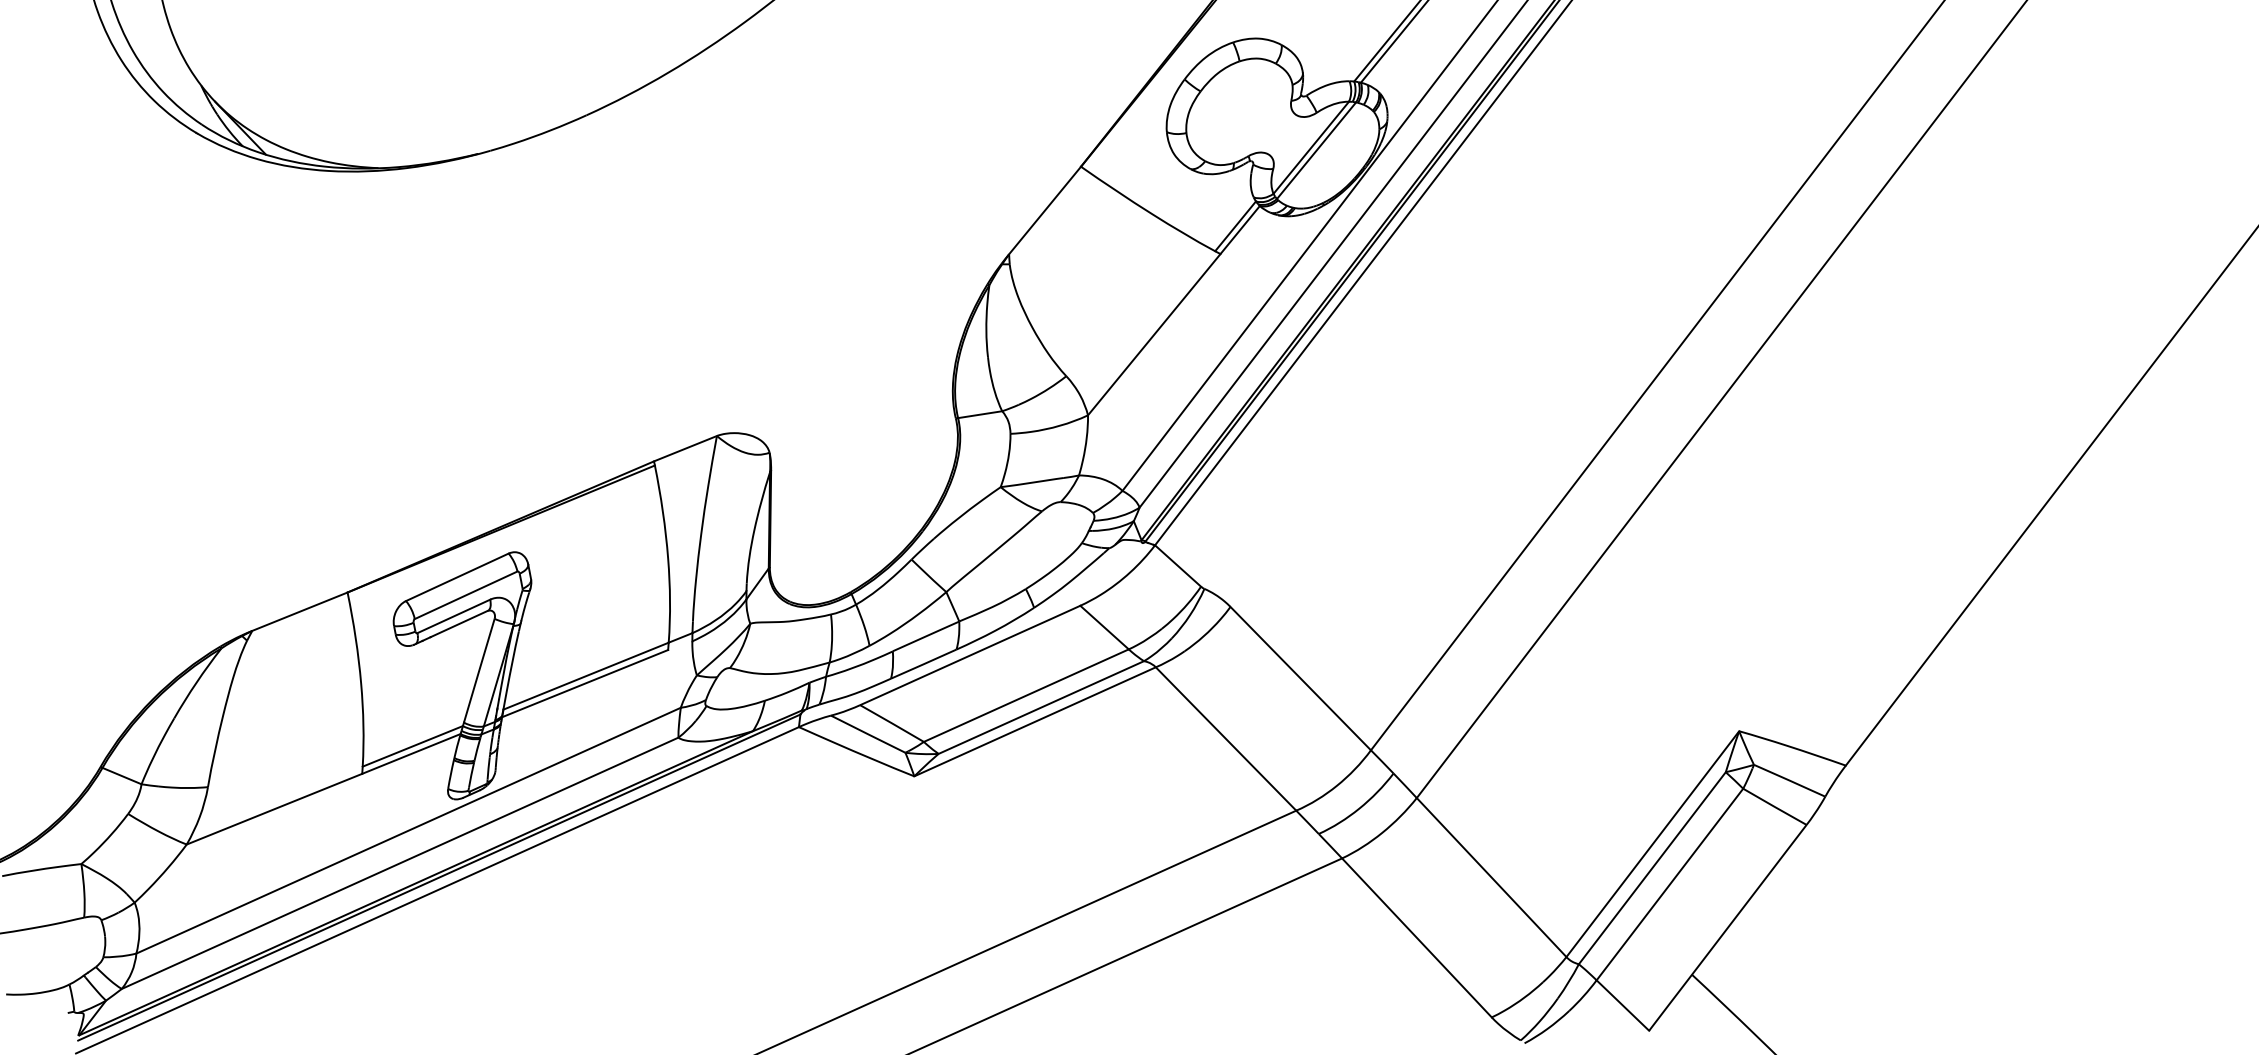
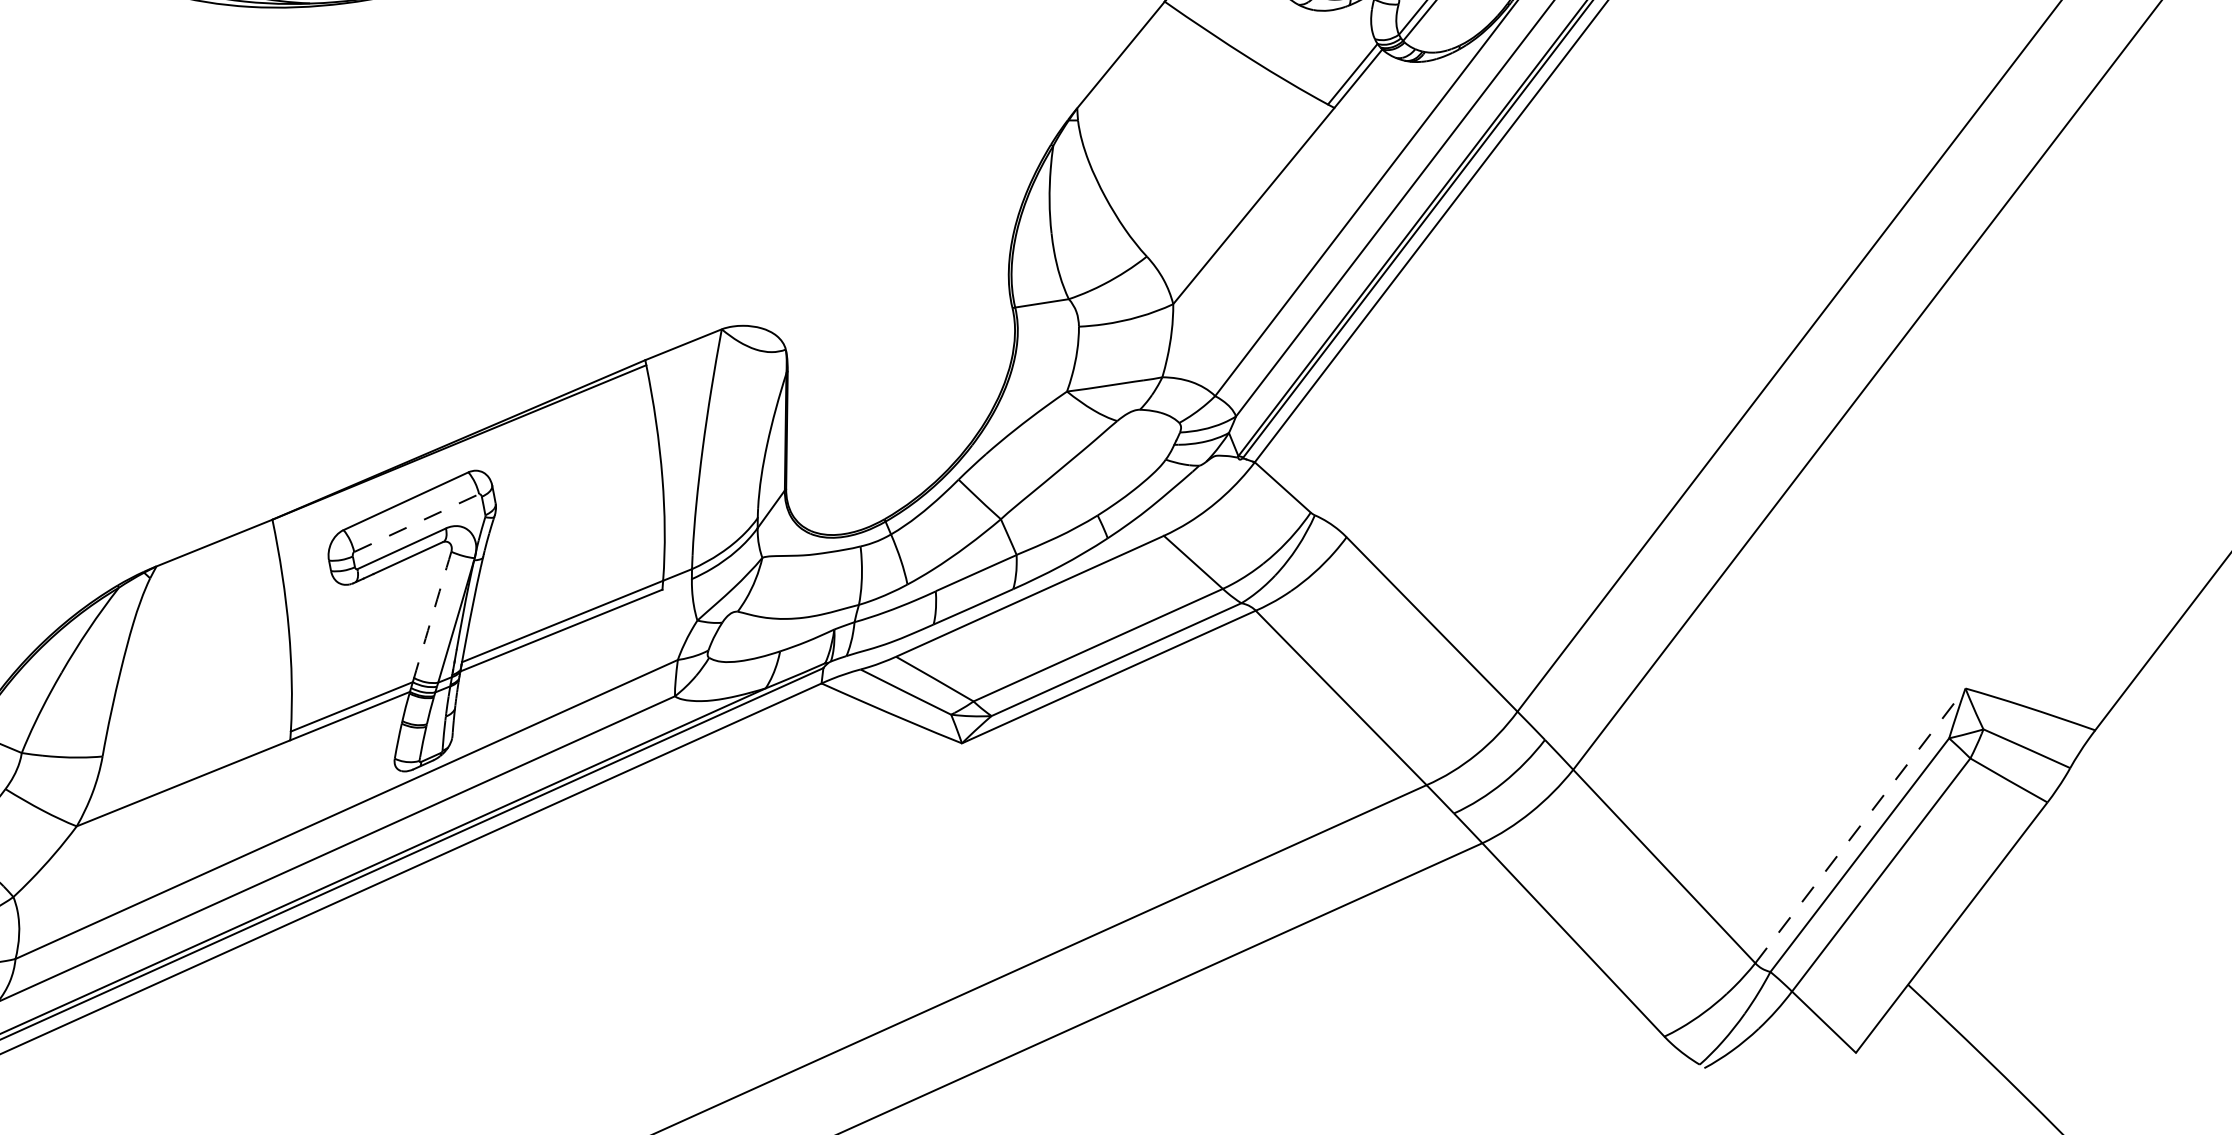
line: (466, 595) -> (417, 523), solid -> dashed
arc: (479, 670) -> (432, 614), solid -> dashed
line: (1653, 843) -> (1861, 825), solid -> dashed

